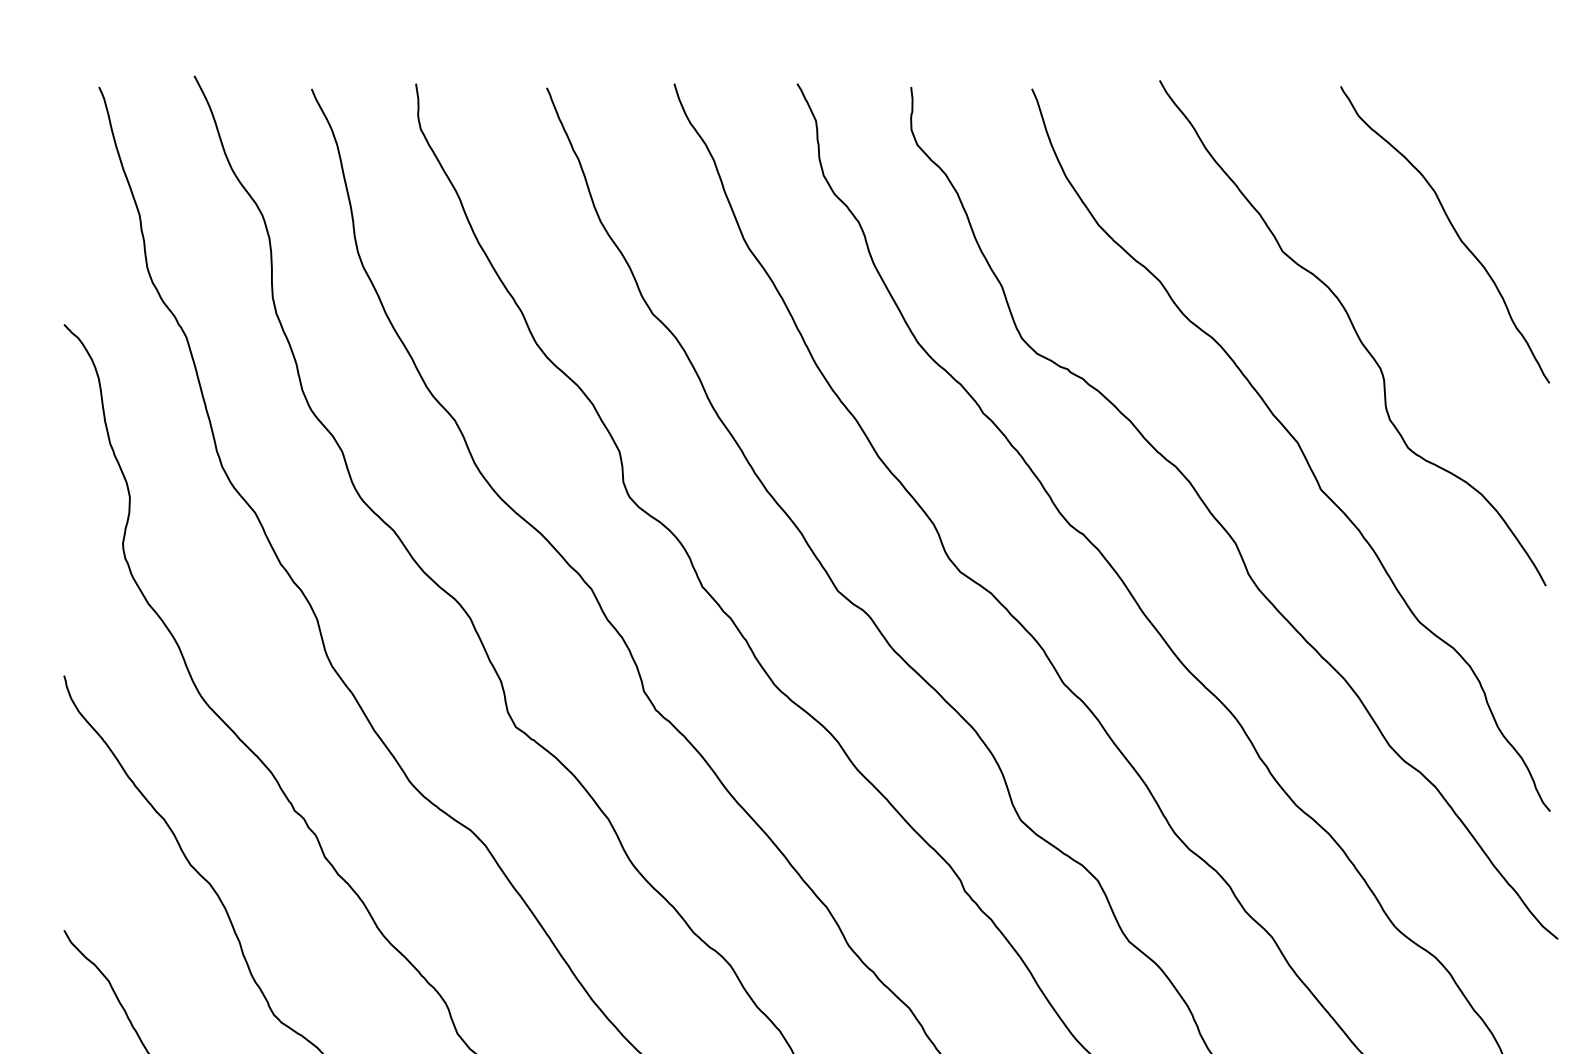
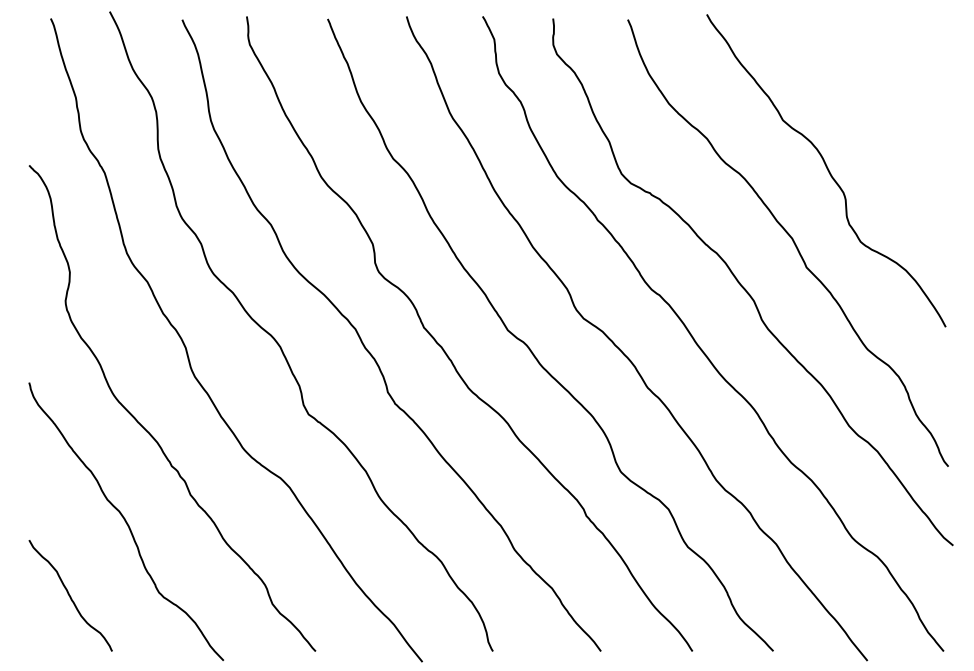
curve: (1453, 230) -> (888, 107), removed

